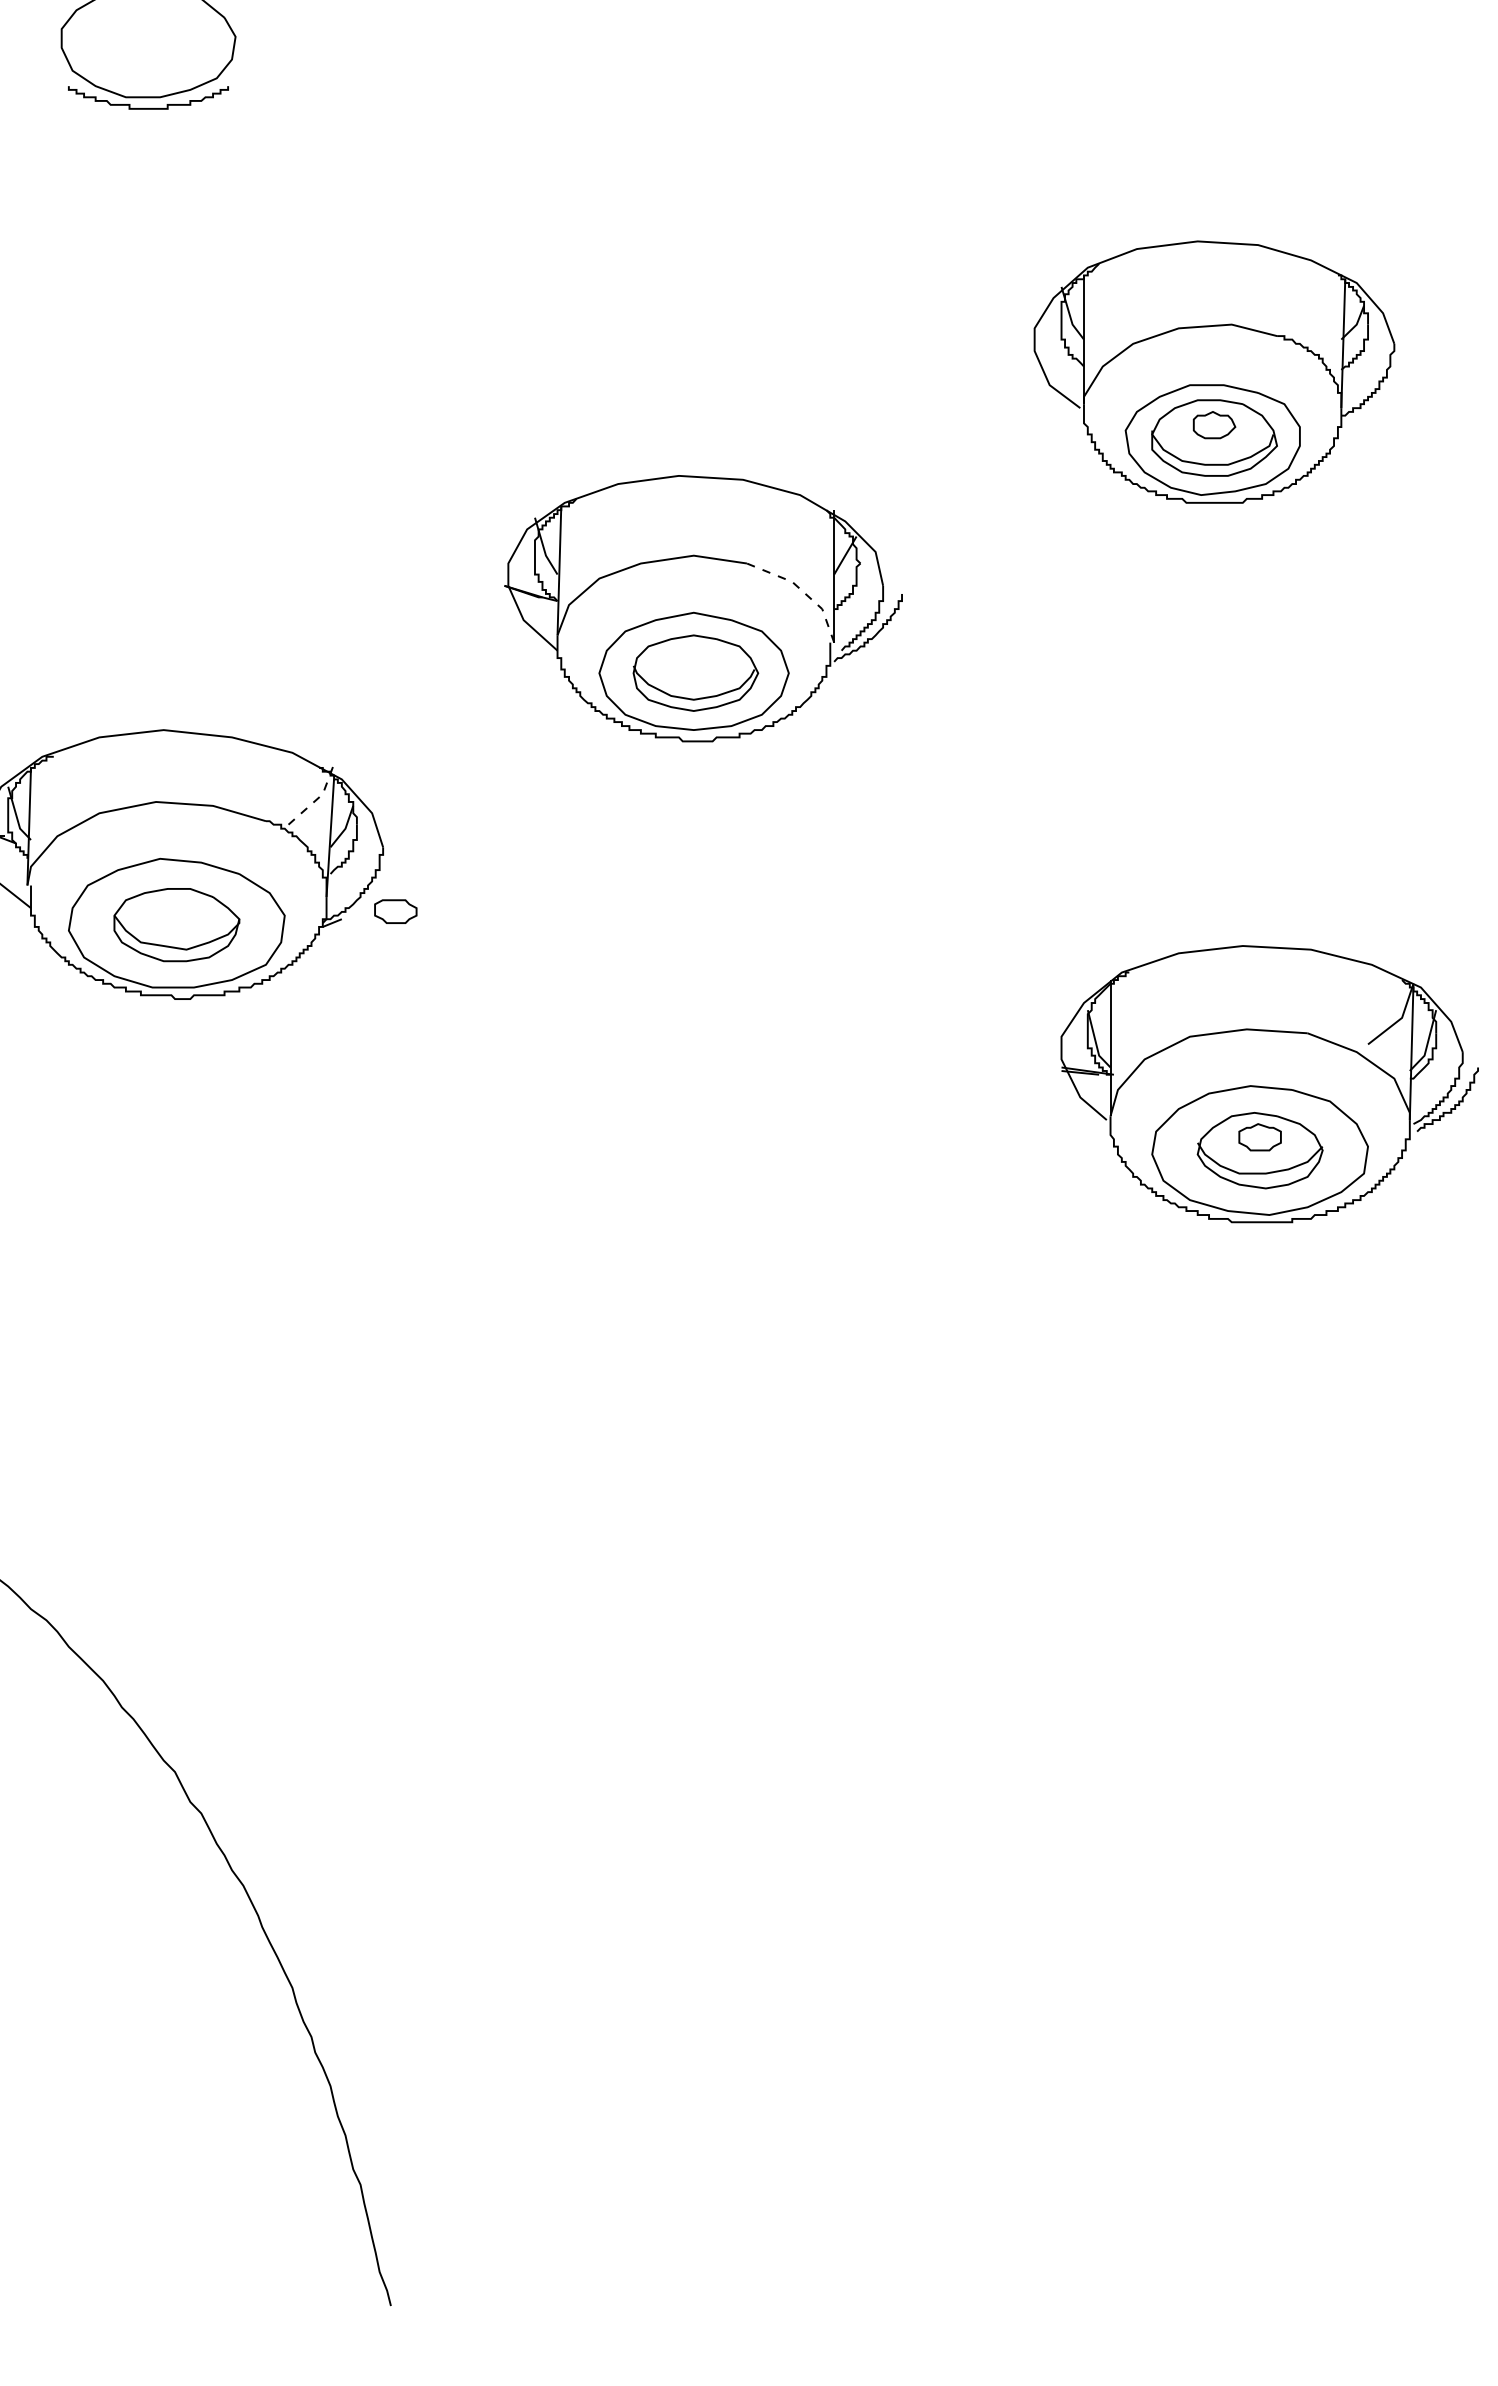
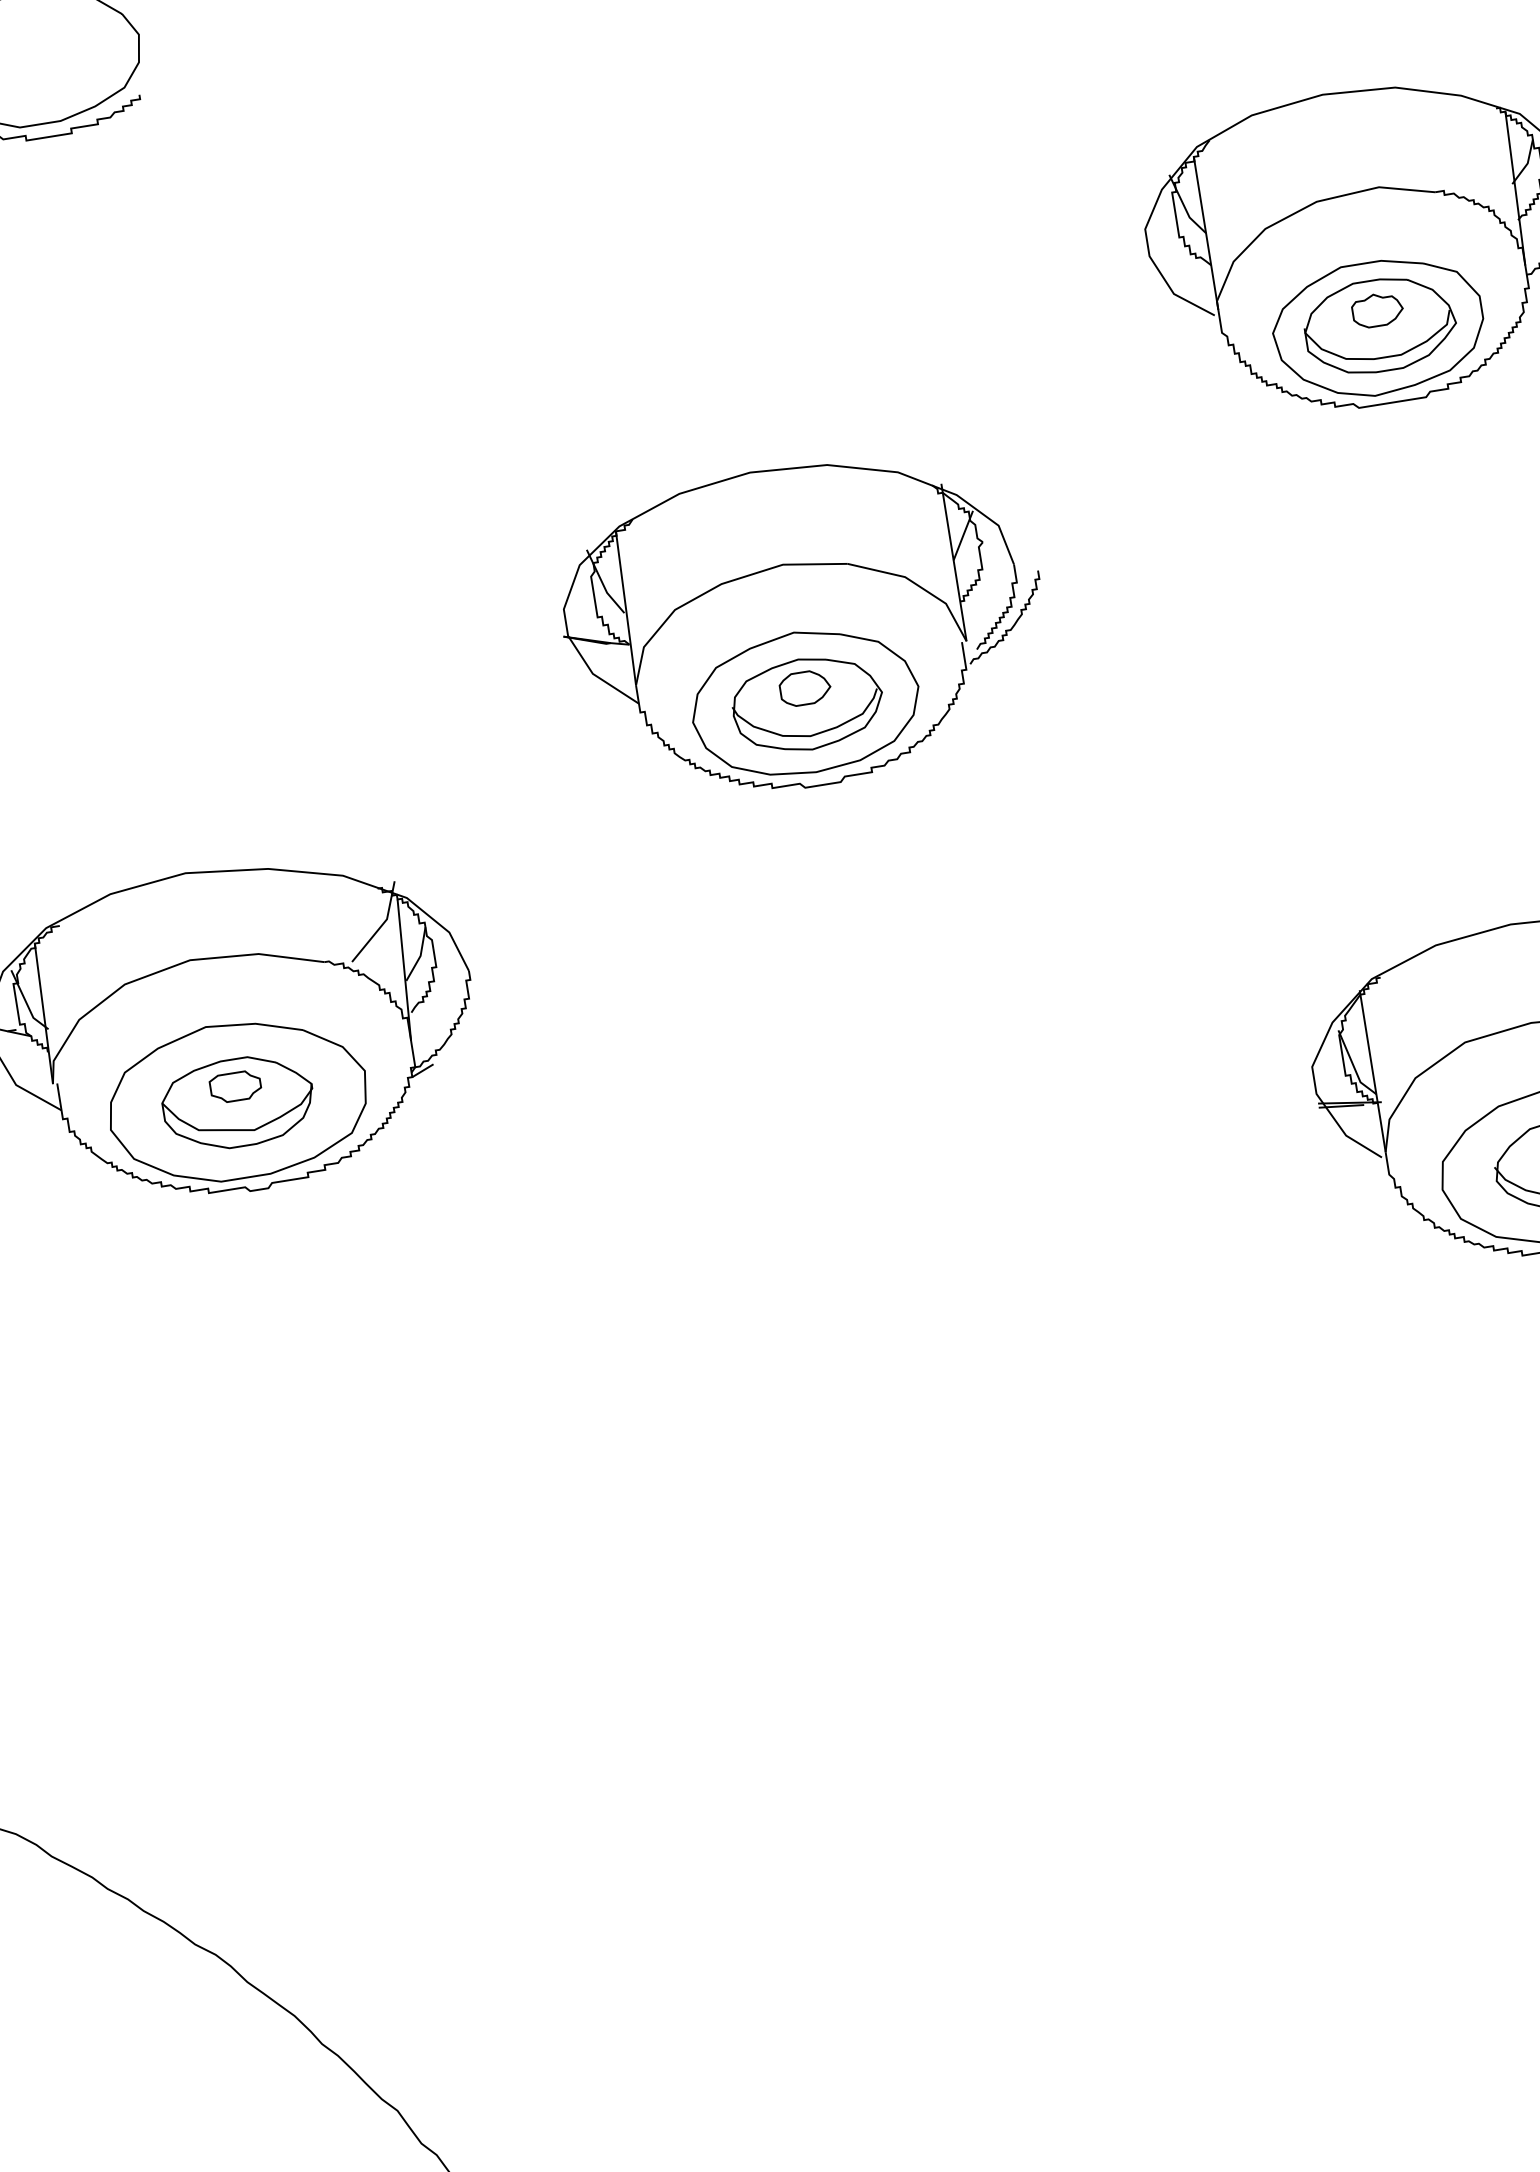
line: (802, 591) -> (919, 586), dashed -> solid
part: (695, 659) -> (804, 687), added
line: (318, 798) -> (382, 925), dashed -> solid
part: (395, 911) -> (235, 1086), moved

